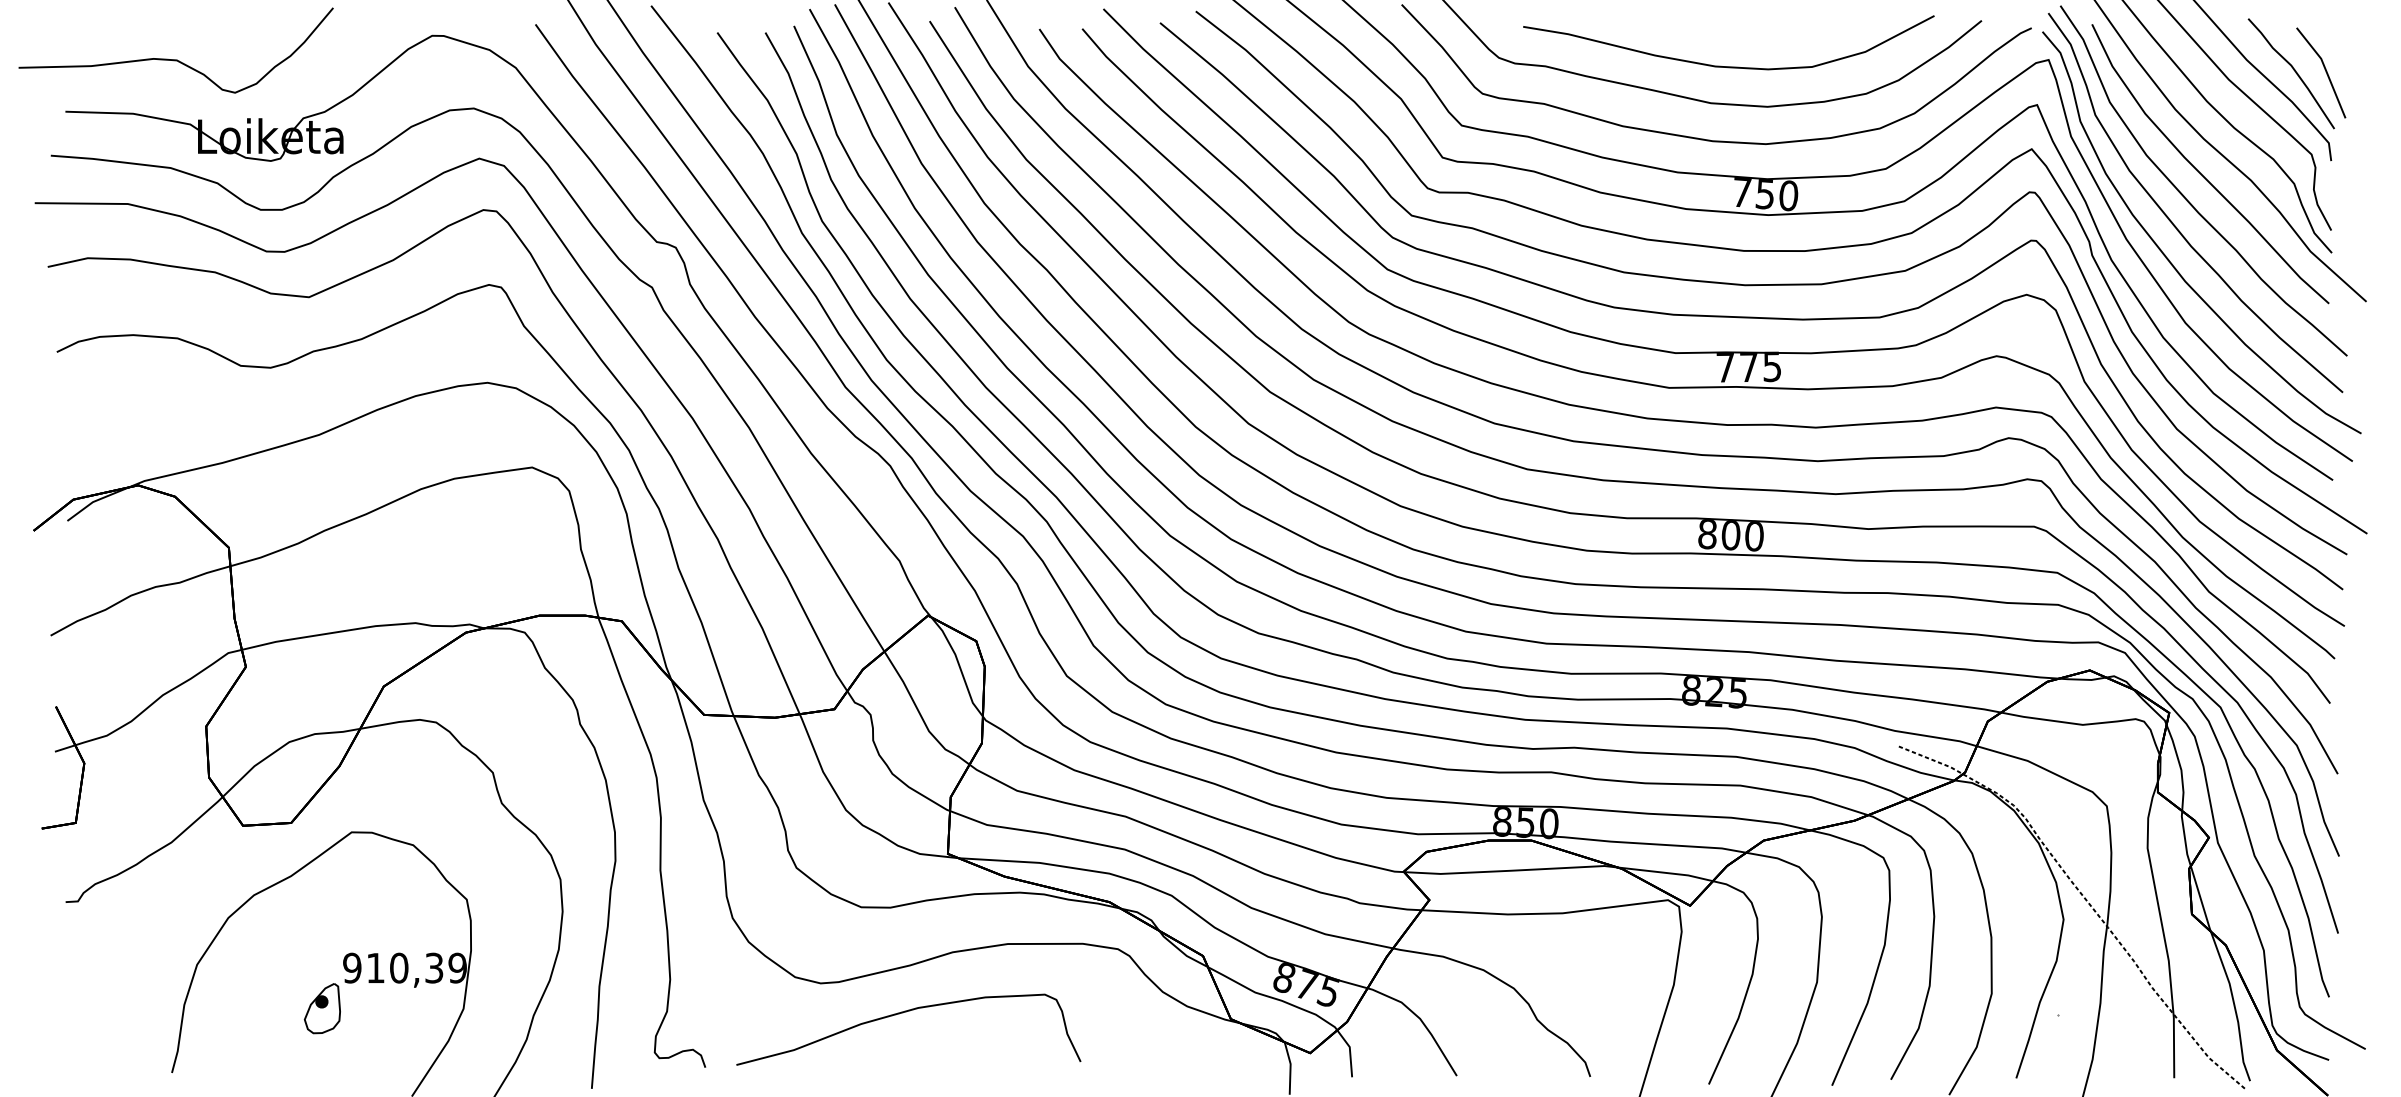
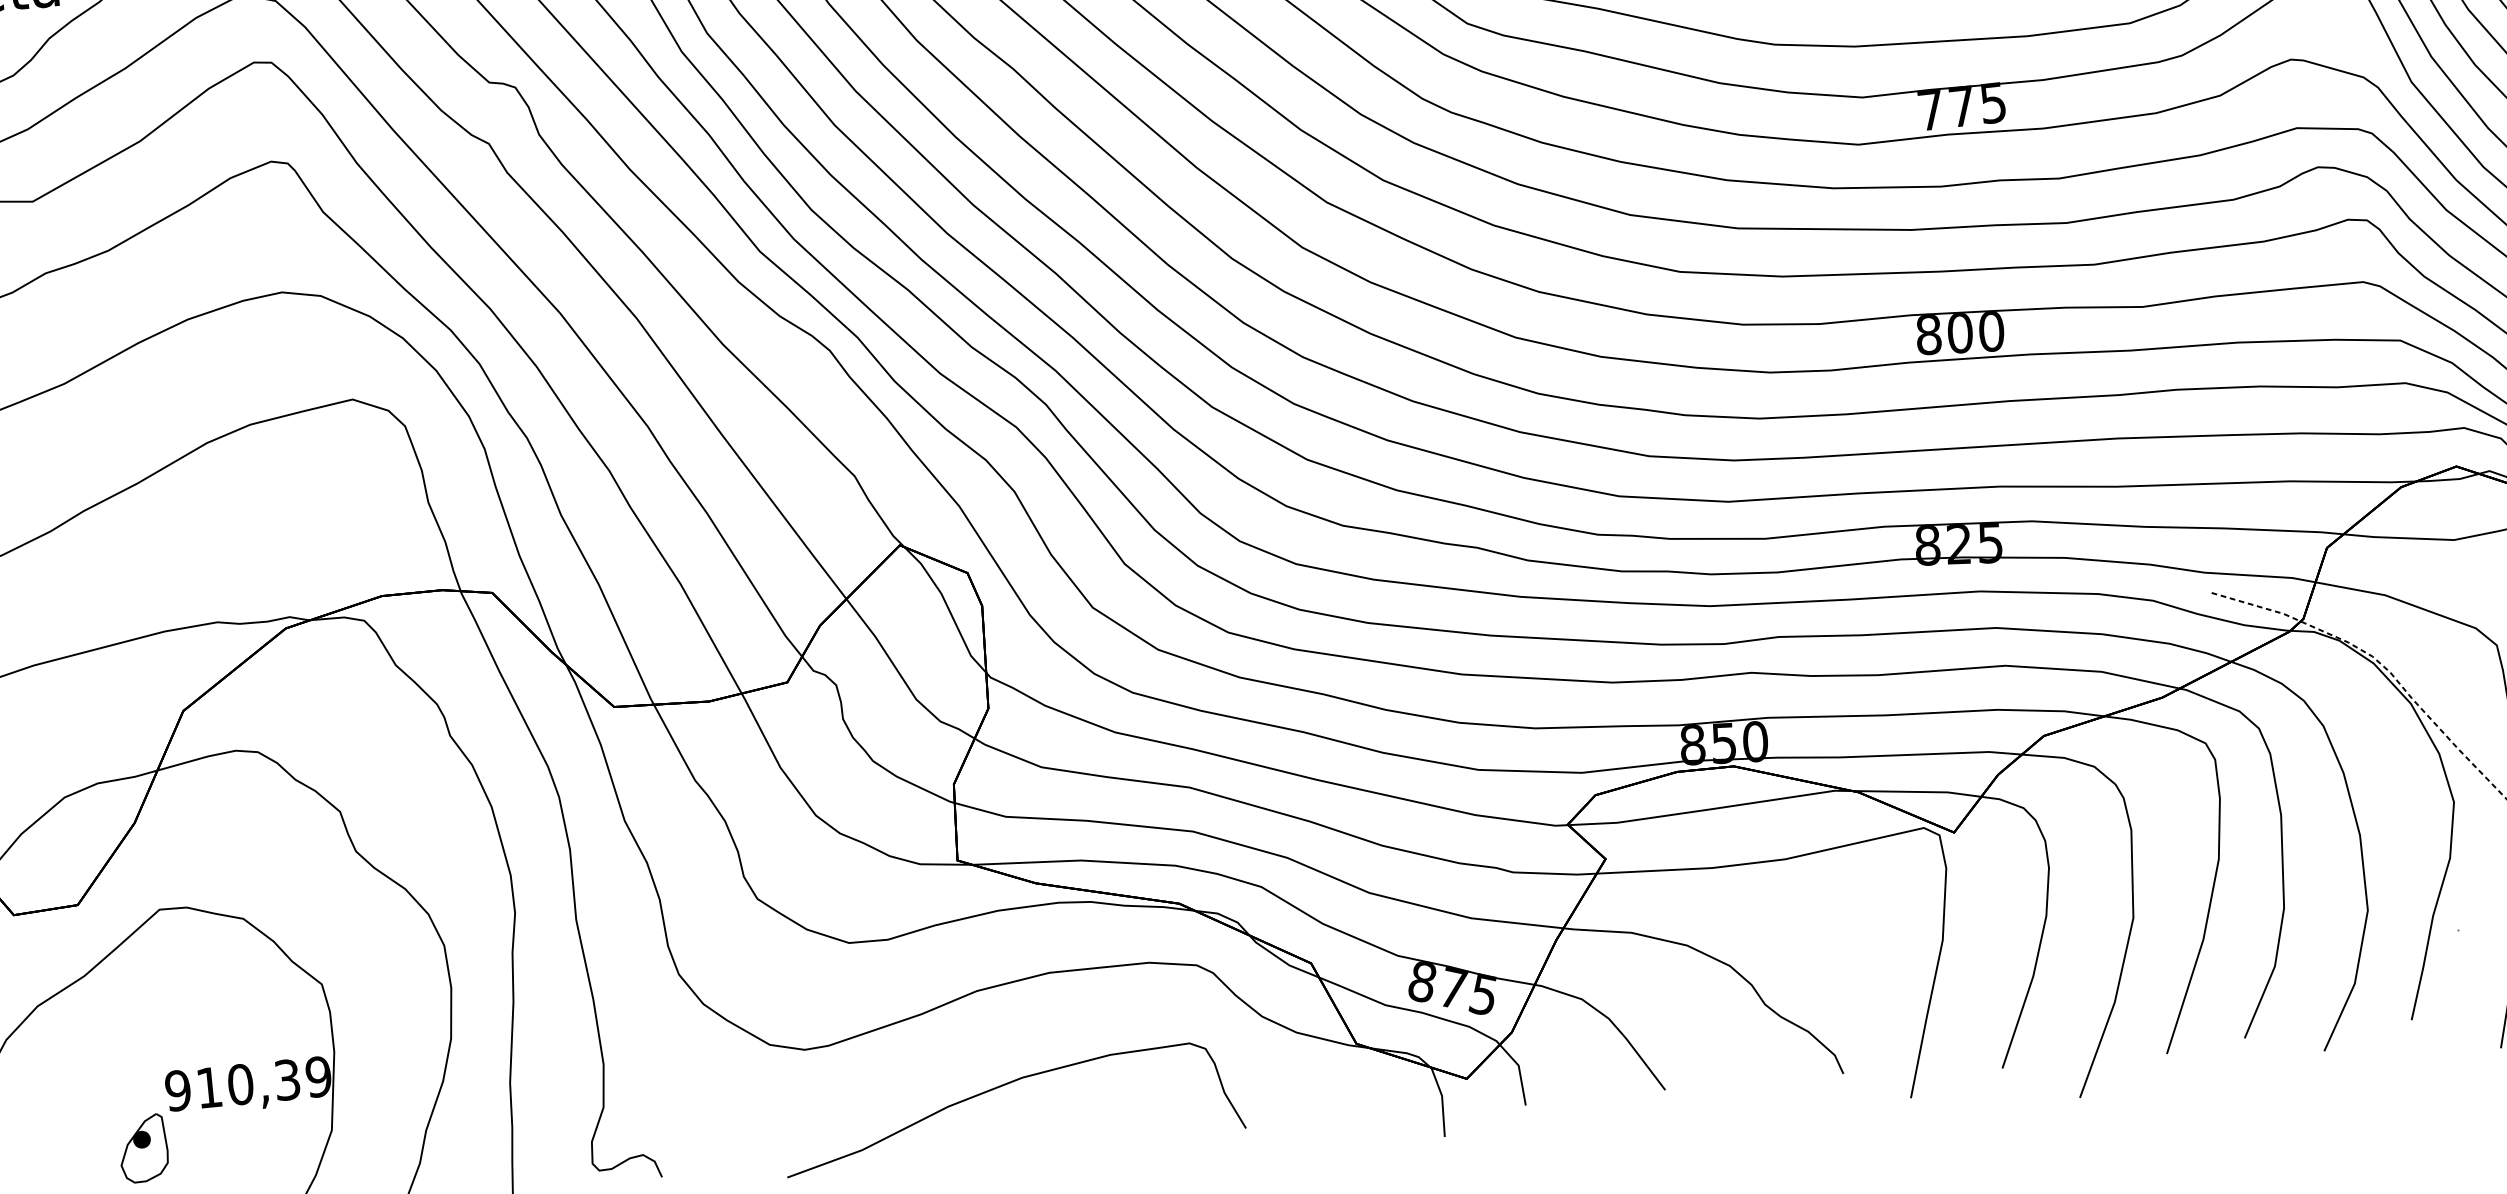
curve: (903, 1013) -> (1003, 1087), moved

